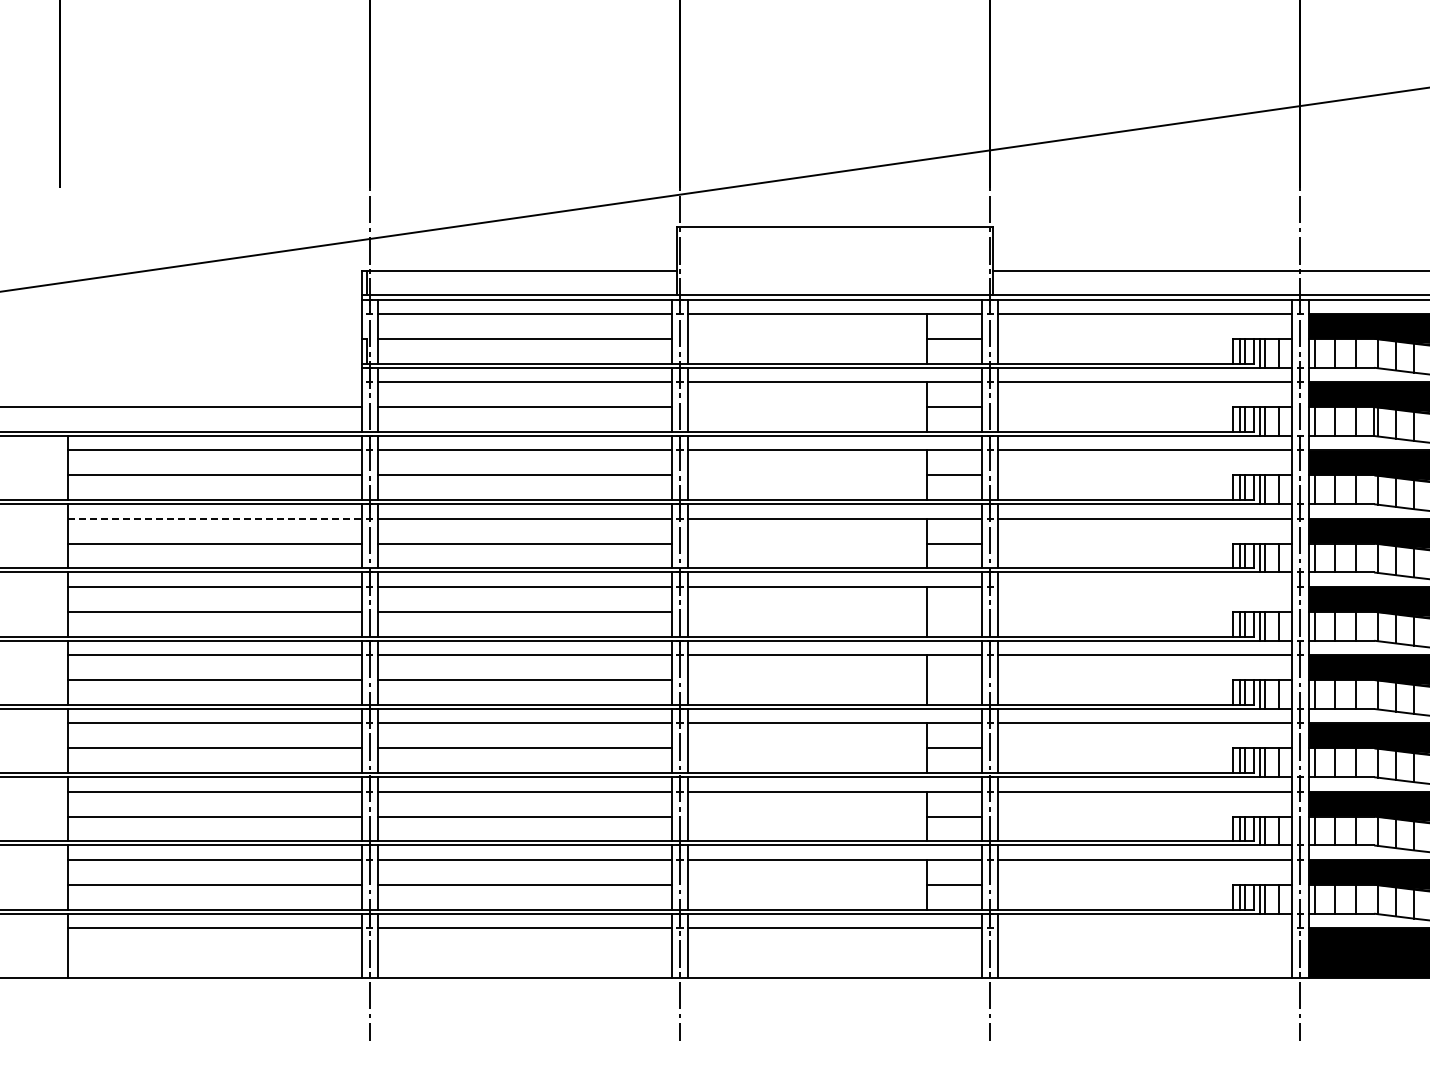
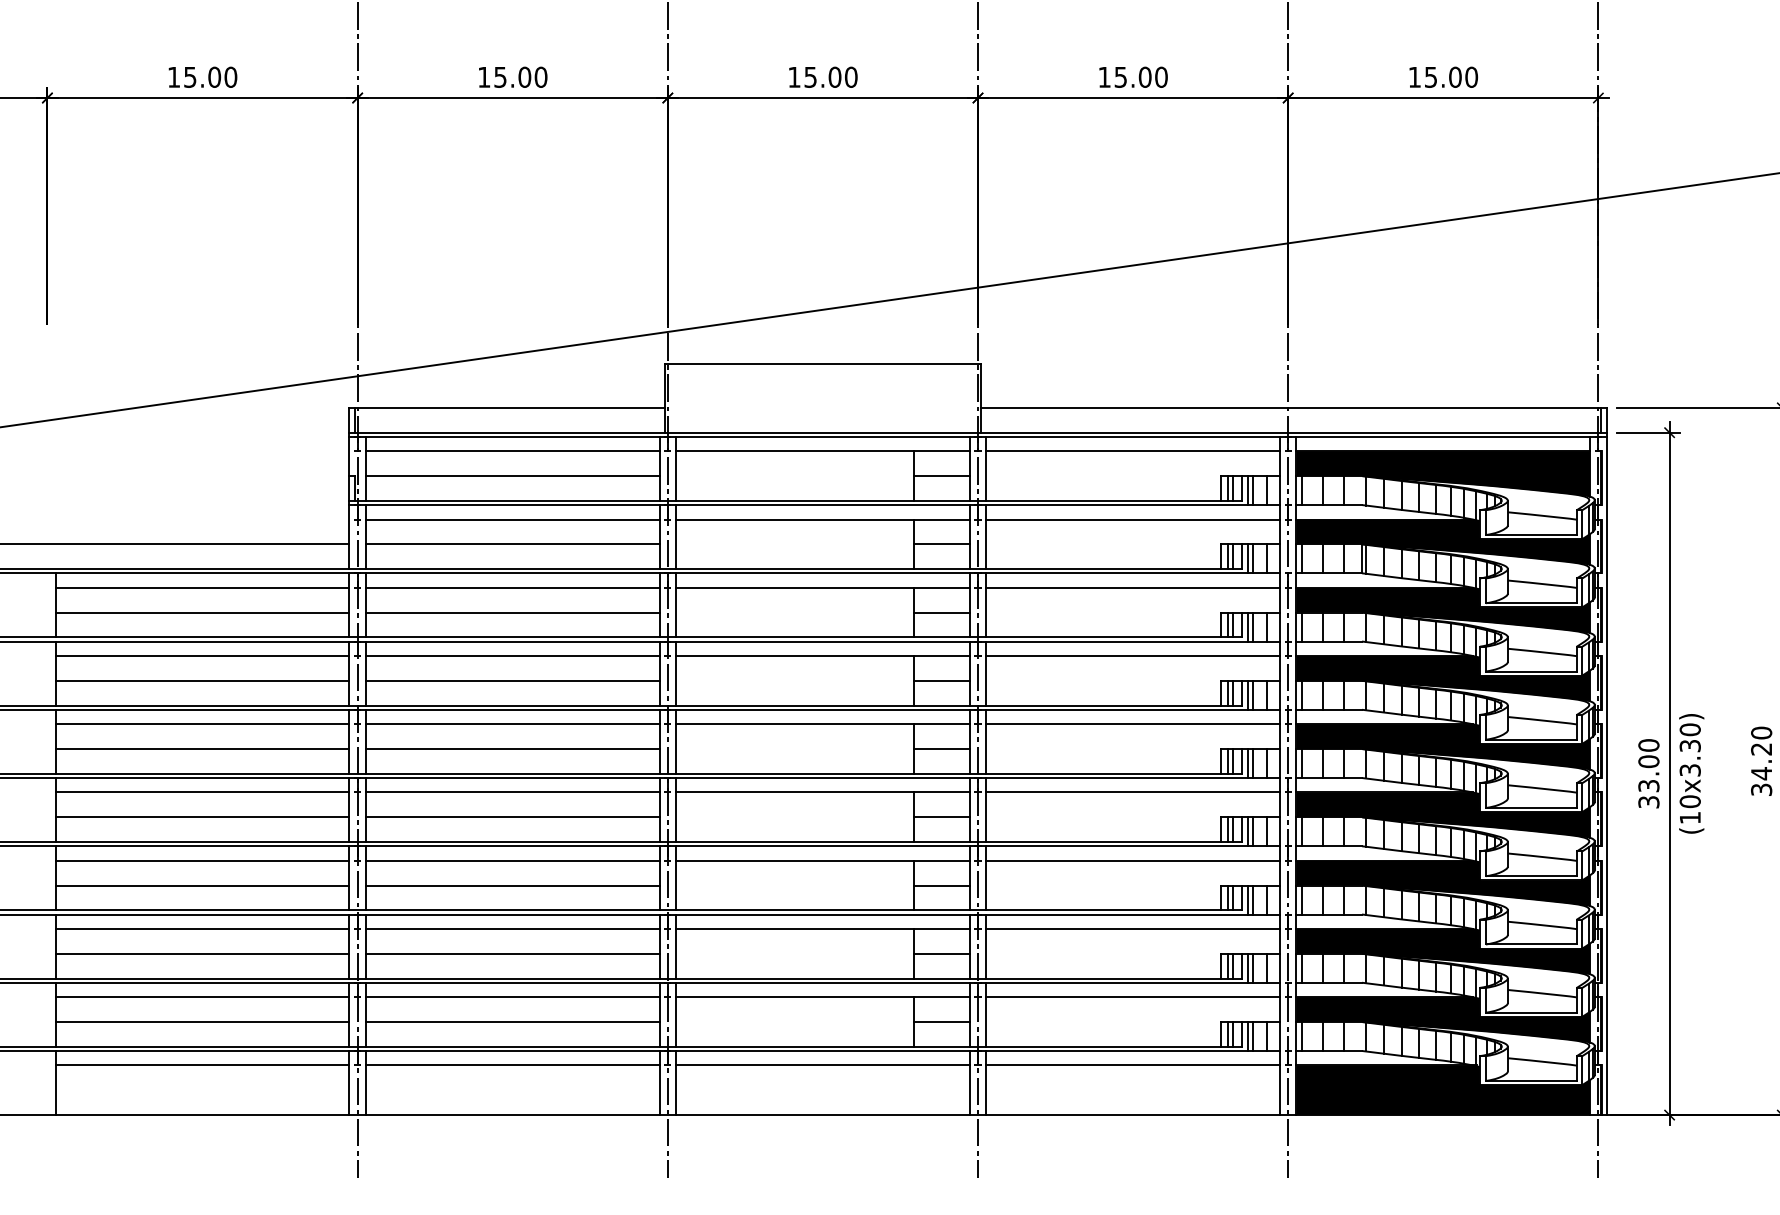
line: (214, 519) -> (202, 656), dashed -> solid
line: (1144, 587) -> (1132, 724), added
line: (953, 612) -> (941, 749), added
line: (953, 680) -> (941, 817), added
line: (1144, 928) -> (1132, 1065), added

